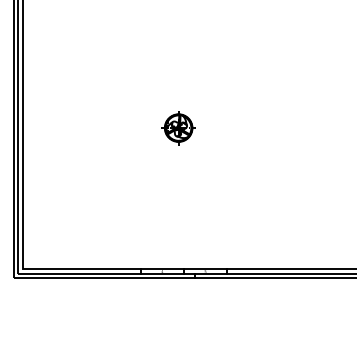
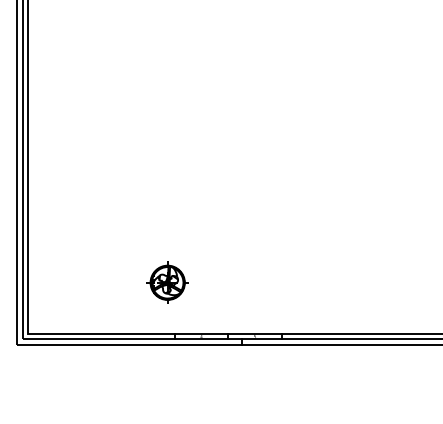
part: (178, 127) -> (167, 282), moved

